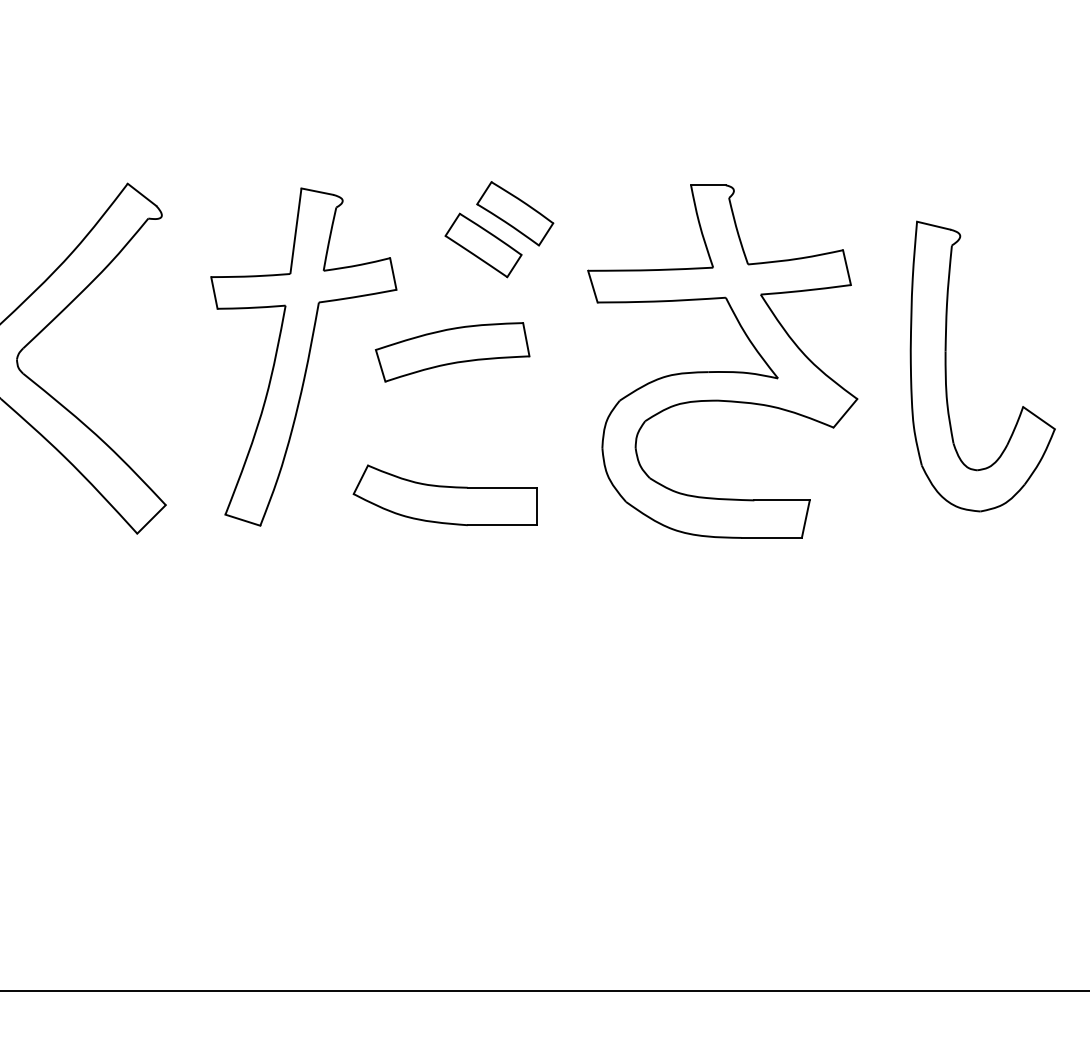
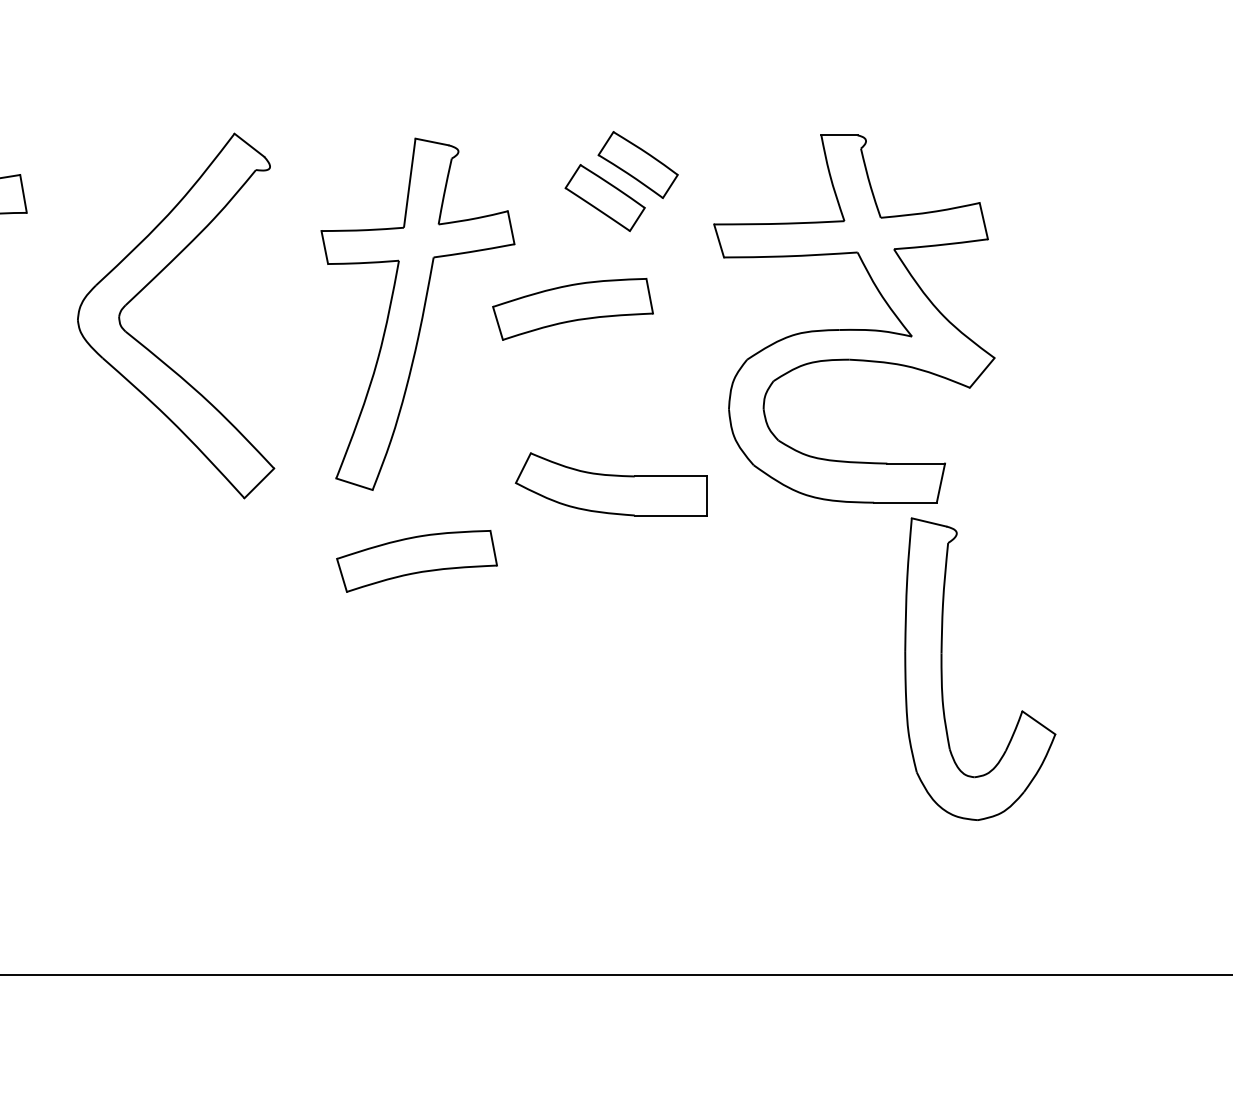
part: (946, 365) -> (942, 668), moved
part: (444, 495) -> (610, 484), moved
part: (302, 594) -> (416, 561), added

